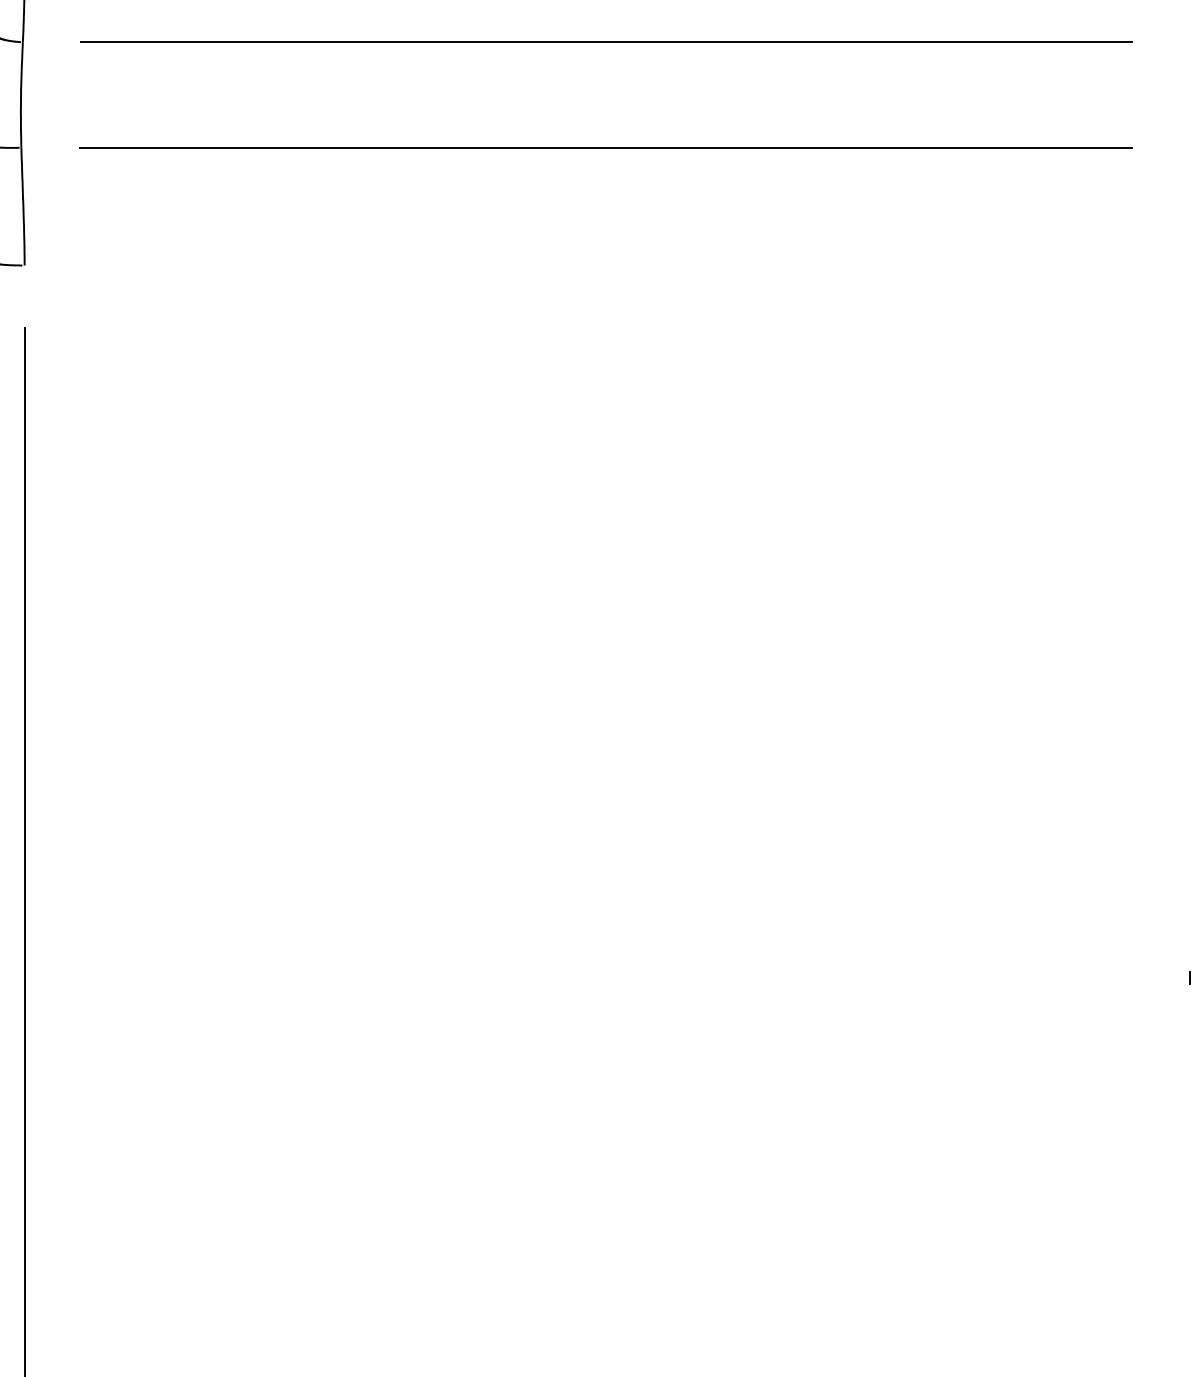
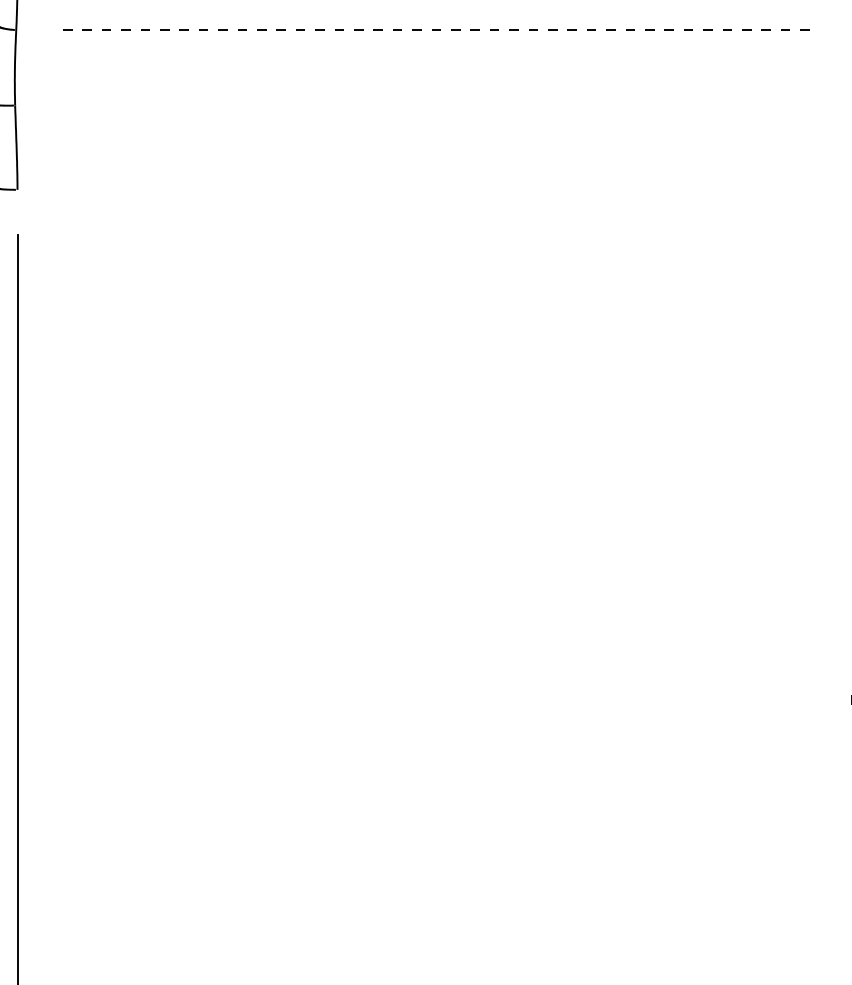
line: (605, 42) -> (433, 30), solid -> dashed
line: (604, 147) -> (432, 105), removed

